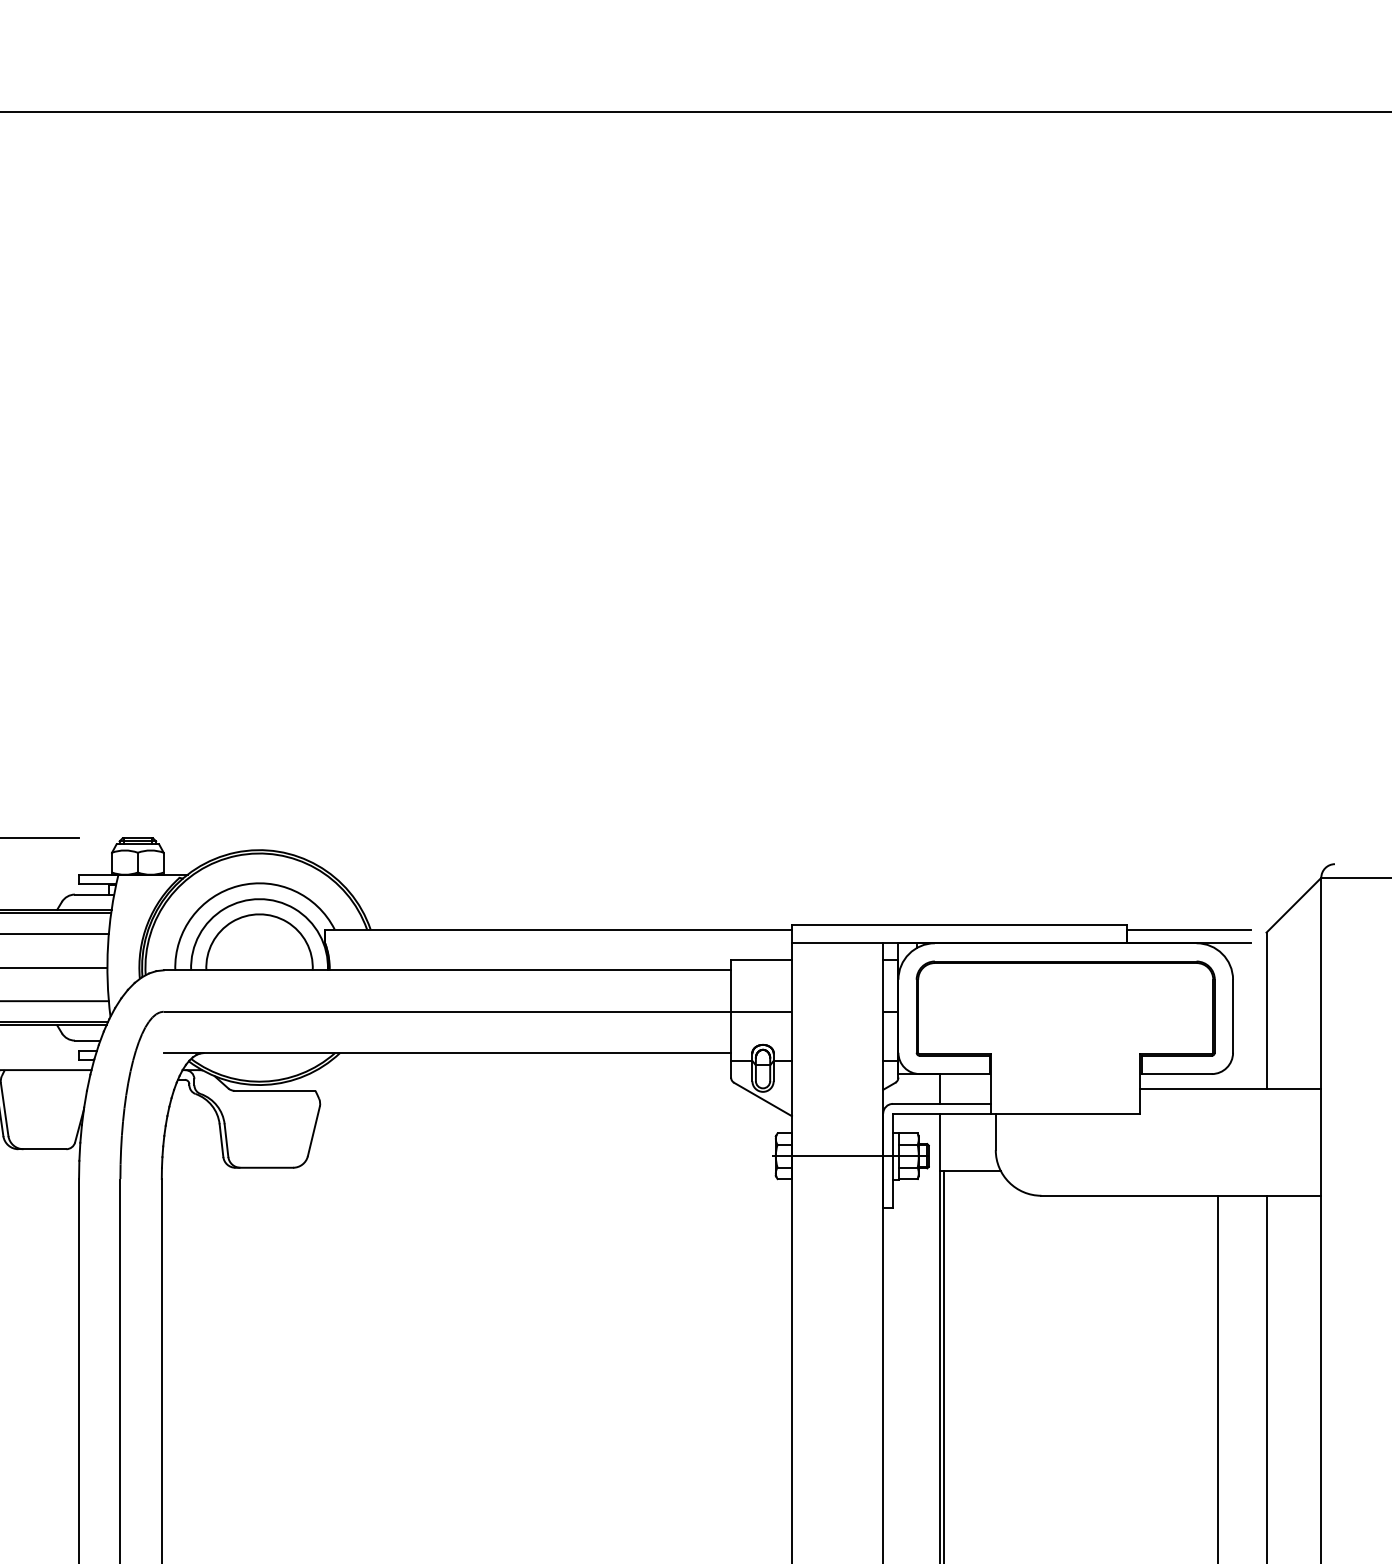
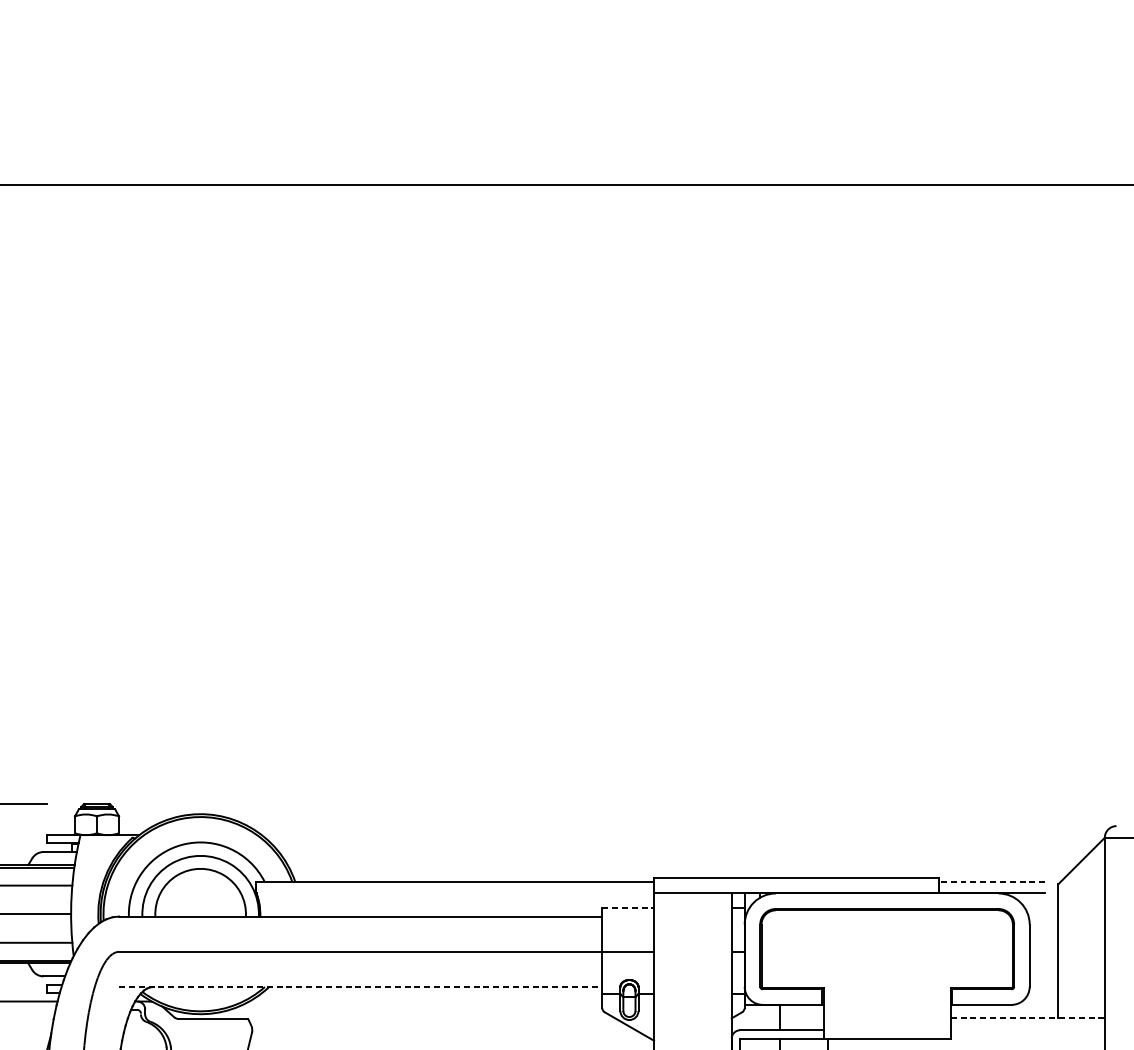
line: (1188, 929) -> (991, 881), solid -> dashed
line: (762, 960) -> (628, 908), solid -> dashed
line: (447, 1053) -> (360, 987), solid -> dashed
line: (1230, 1089) -> (1027, 1018), solid -> dashed

